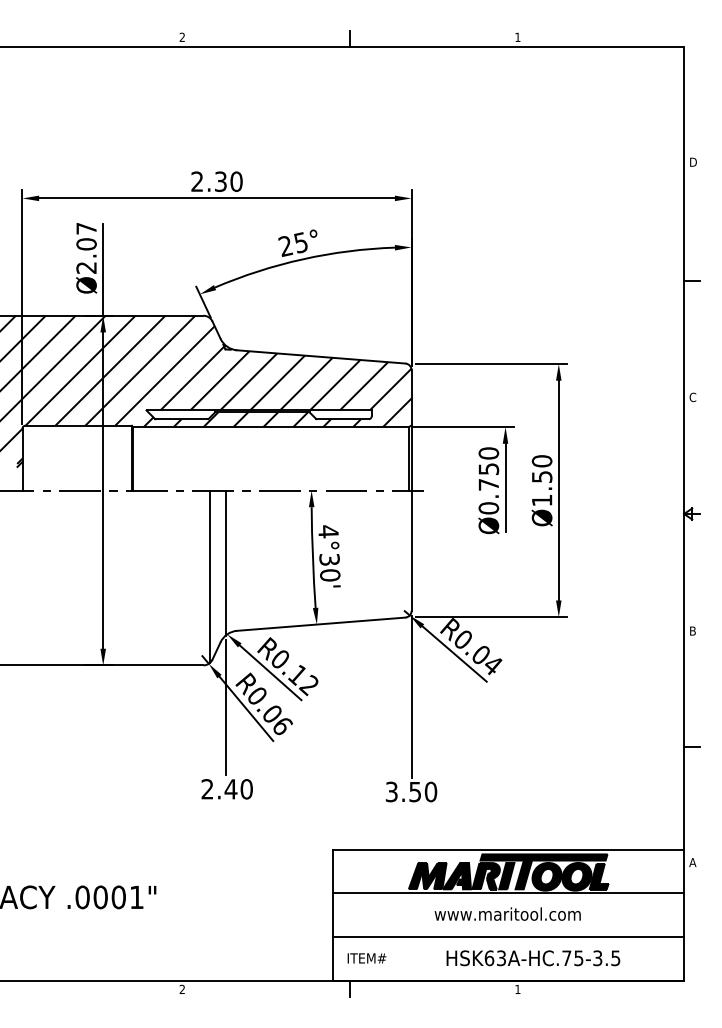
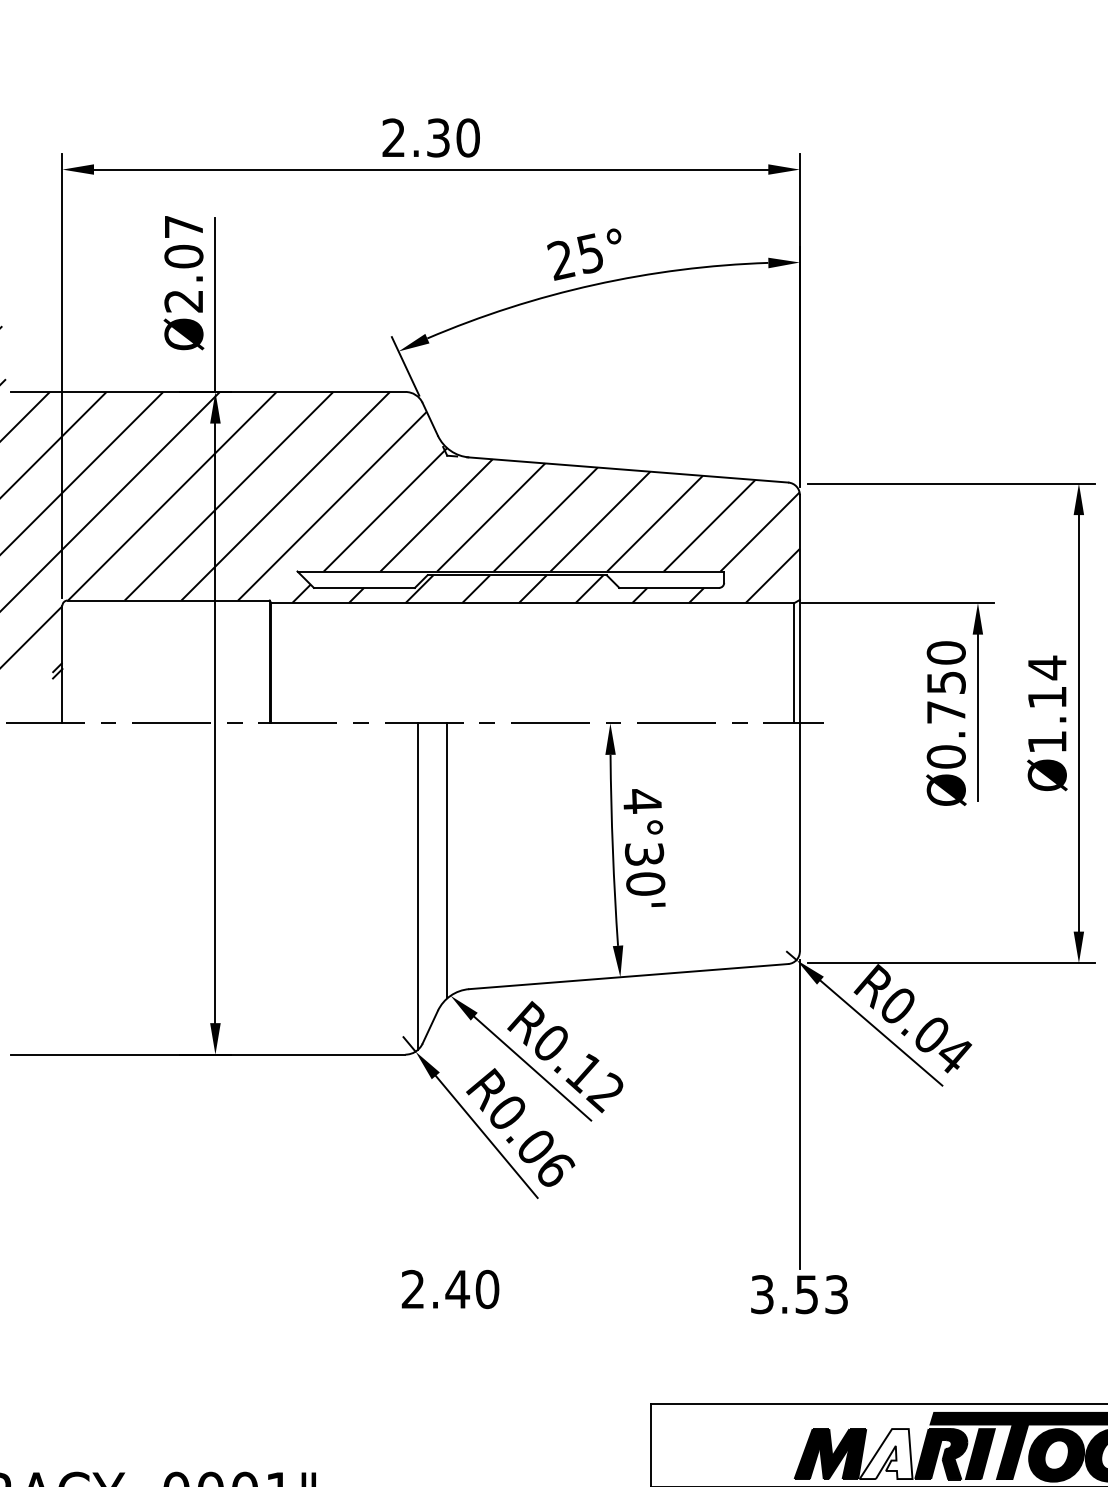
text: (541, 468) -> (1046, 681), Ø1.50 -> Ø1.14
line: (225, 707) -> (447, 1134), removed
text: (430, 791) -> (835, 1293), 3.50 -> 3.53
fill: (457, 875) -> (886, 1452), removed

